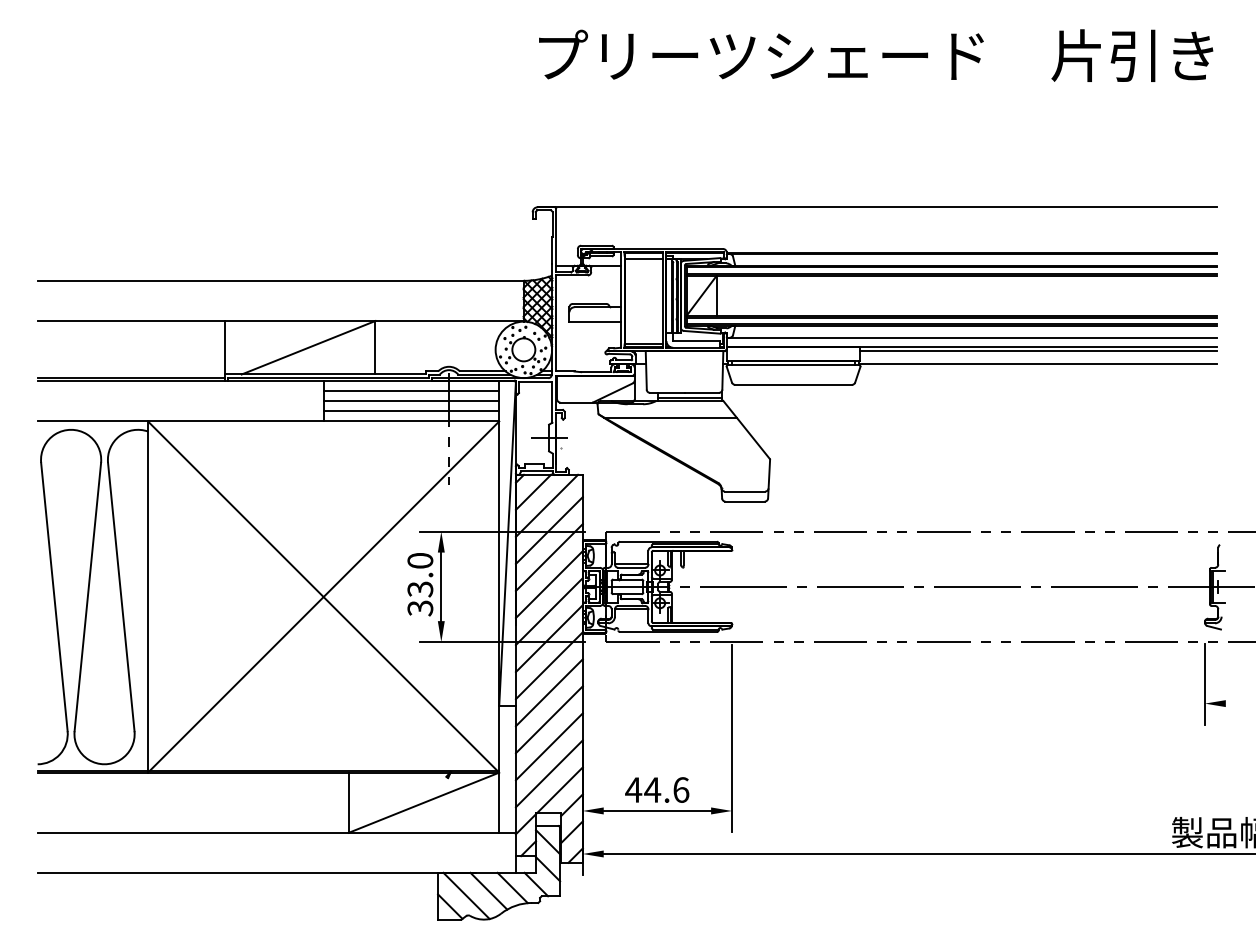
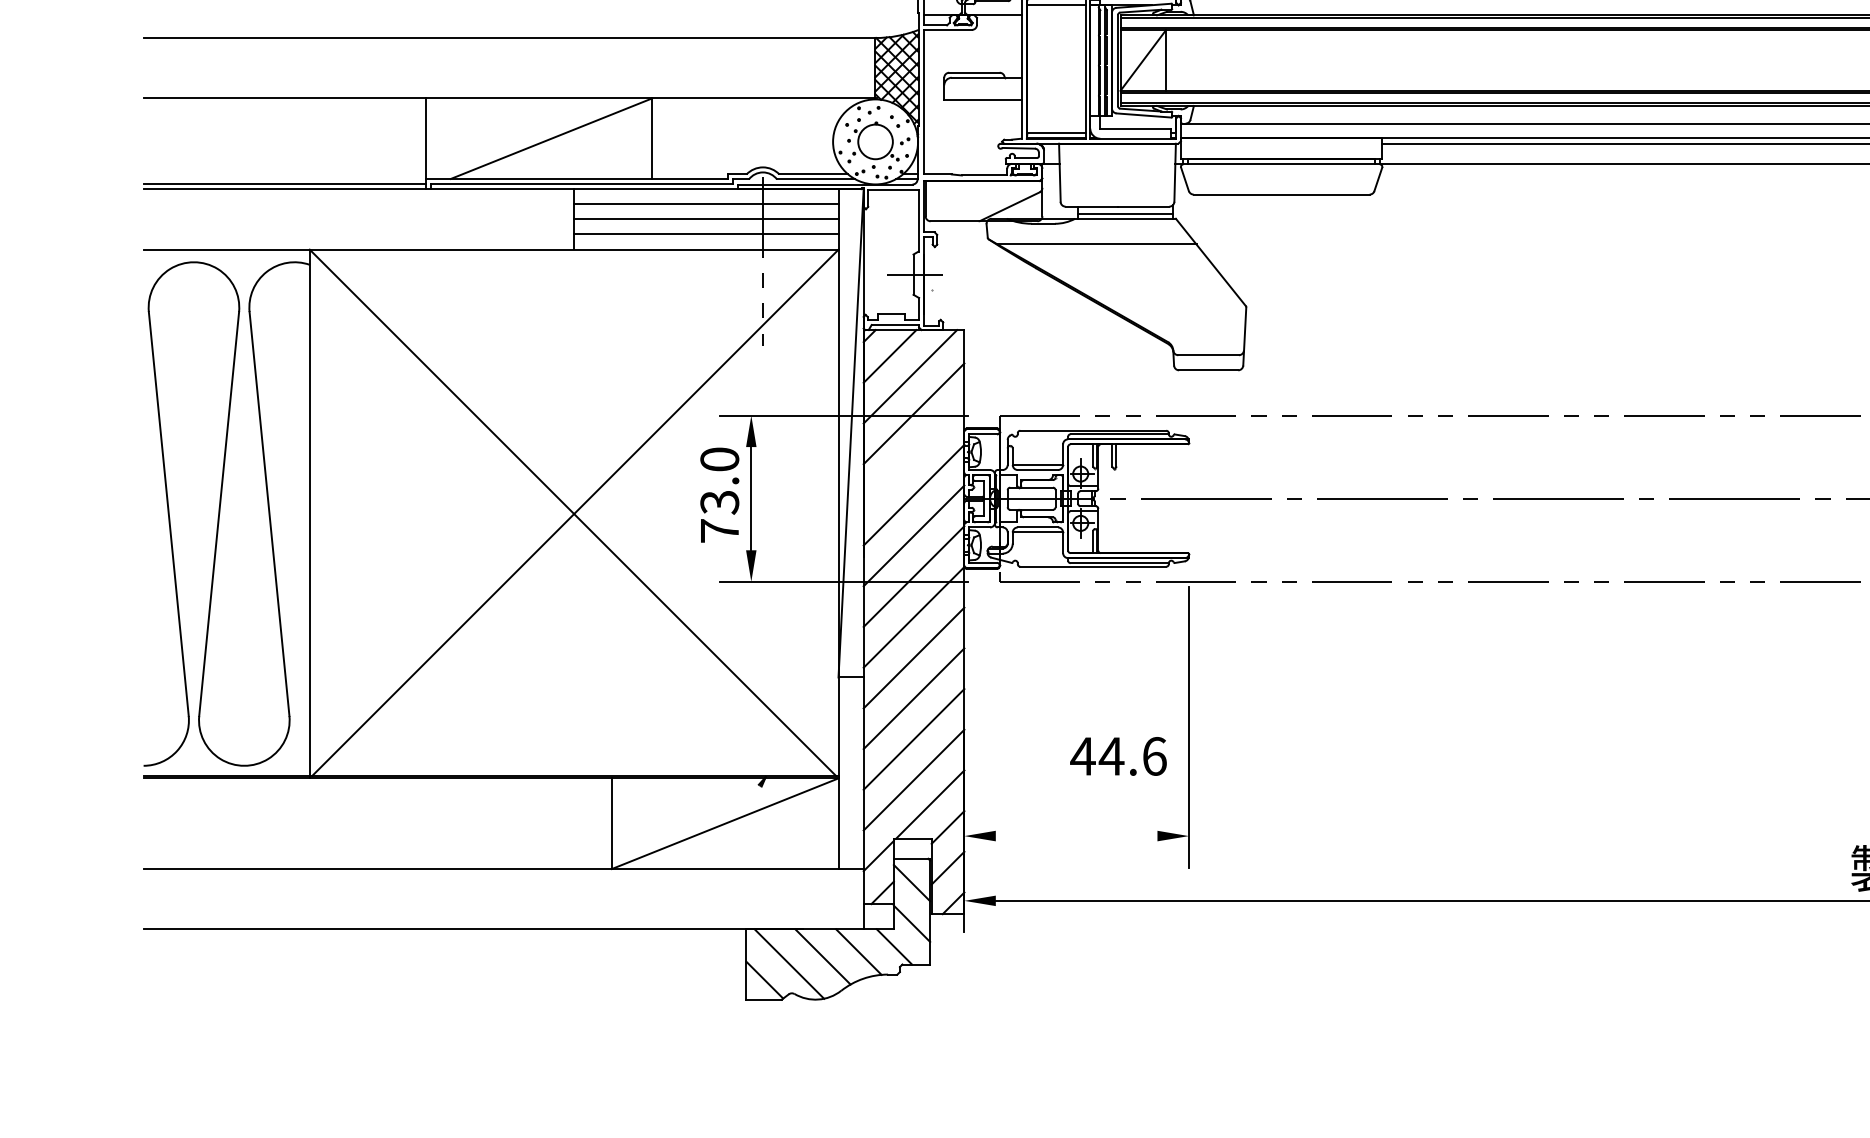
line: (548, 557) -> (912, 454), removed
text: (420, 608) -> (719, 531), 33.0 -> 73.0
text: (657, 789) -> (1118, 755), moved
line: (657, 810) -> (1076, 835), removed

